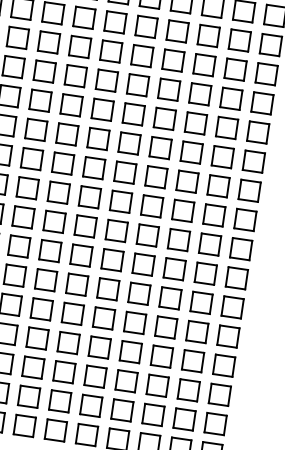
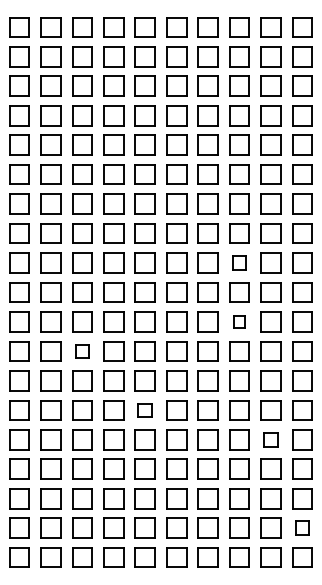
part: (191, 152) -> (239, 262), size x0.7
part: (183, 210) -> (239, 321), size x0.6
part: (23, 217) -> (82, 351), size x0.7
part: (76, 284) -> (144, 410), size x0.7
part: (196, 331) -> (270, 439), size x0.7
part: (215, 423) -> (302, 527), size x0.7

